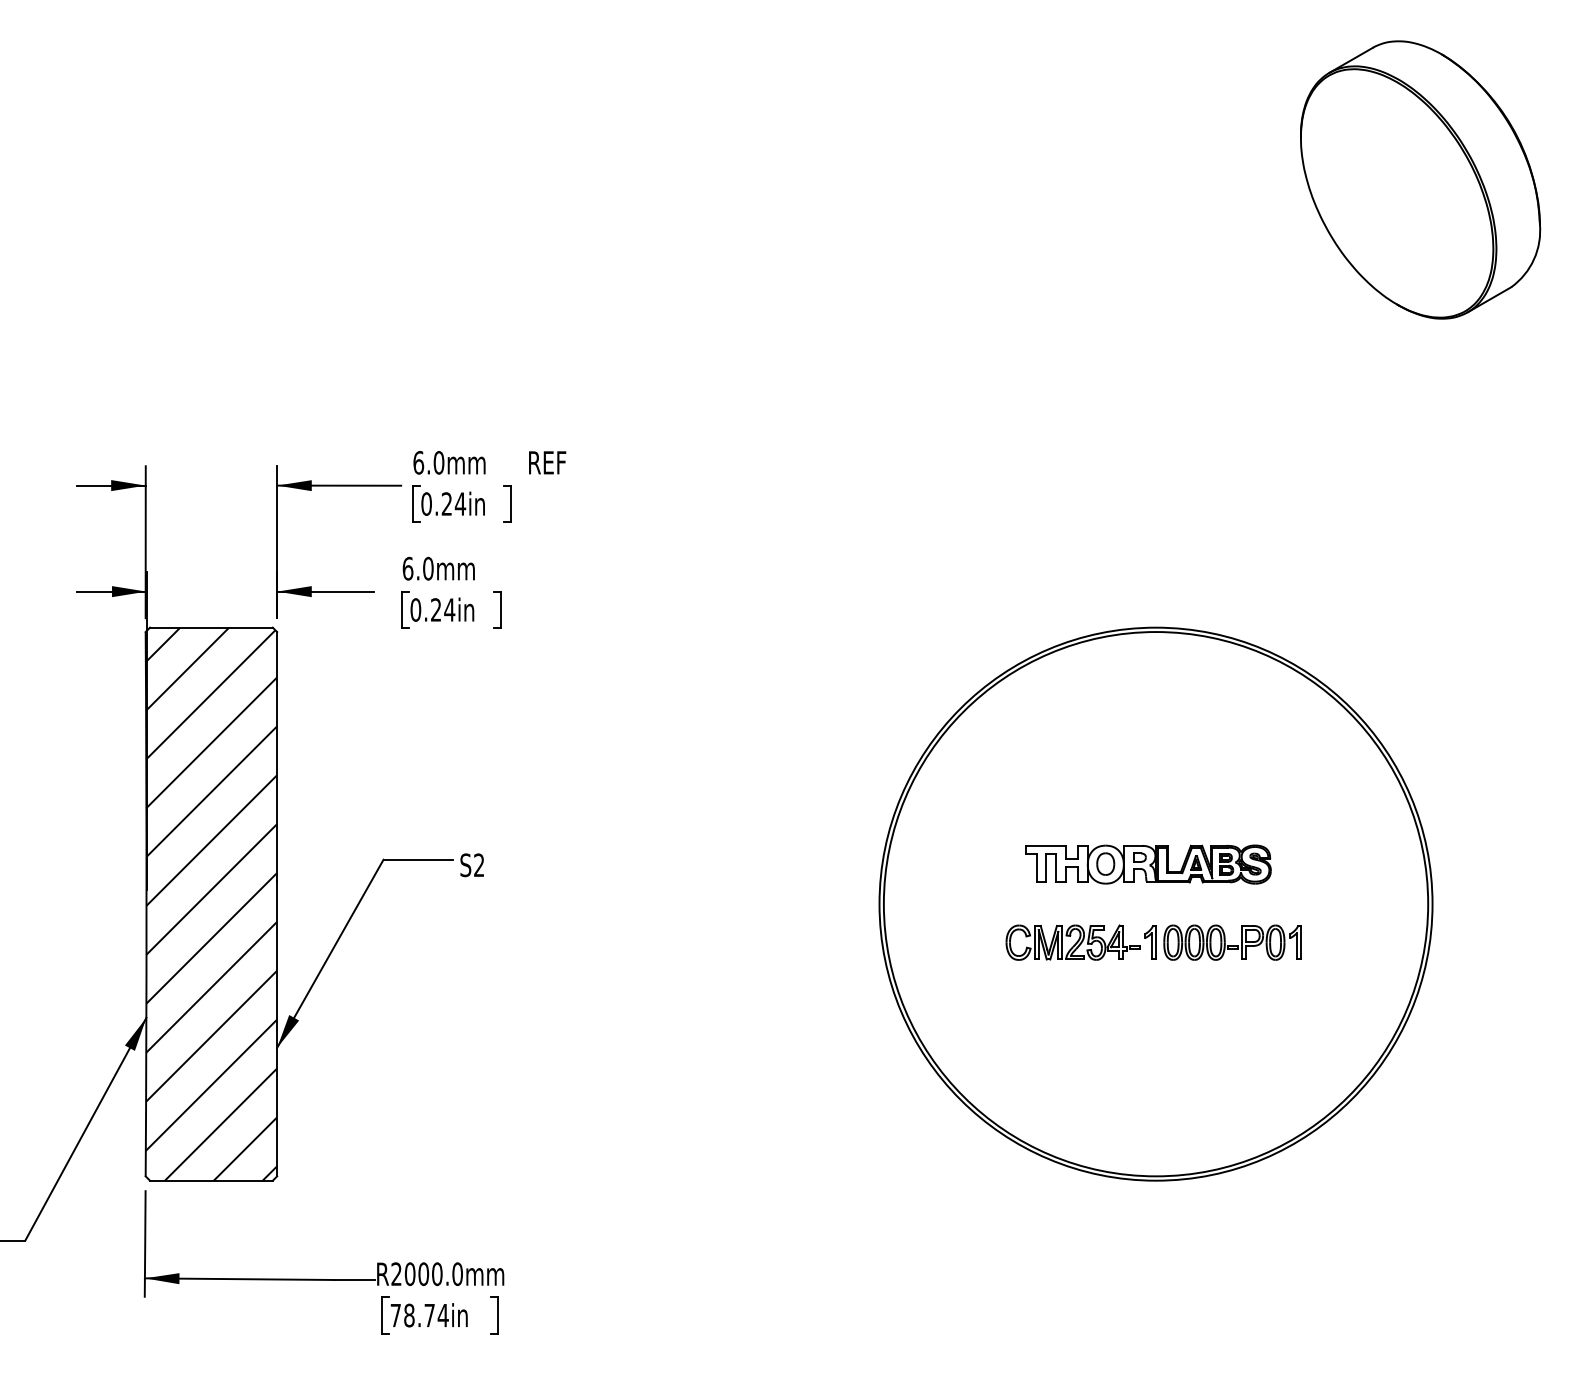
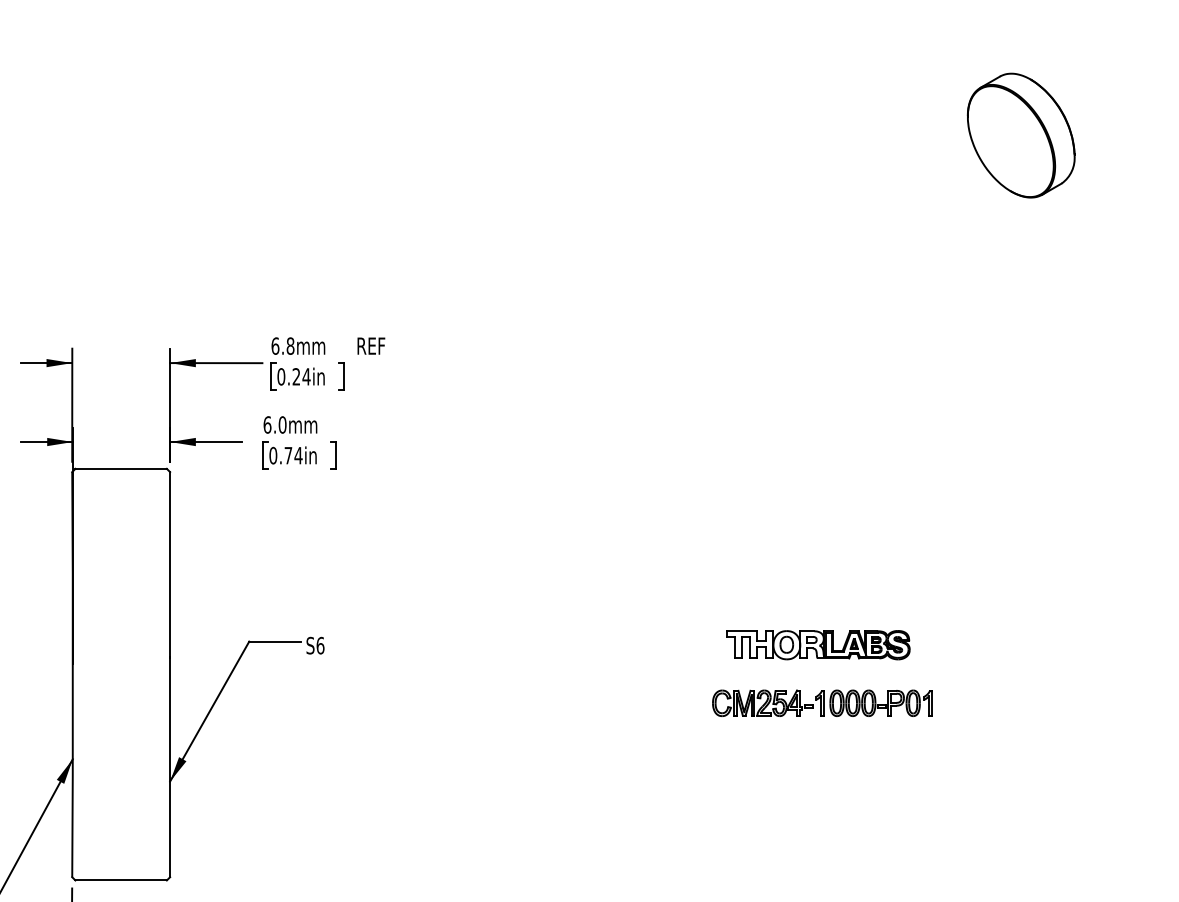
part: (1420, 179) -> (1021, 135), size x0.6
text: (438, 462) -> (290, 345), 6.0mm -> 6.8mm
text: (436, 609) -> (288, 455), 0.24in -> 0.74in
text: (479, 865) -> (320, 645), S2 -> S6
hatch: (211, 903) -> (121, 674), removed
part: (1155, 903) -> (823, 674), removed

